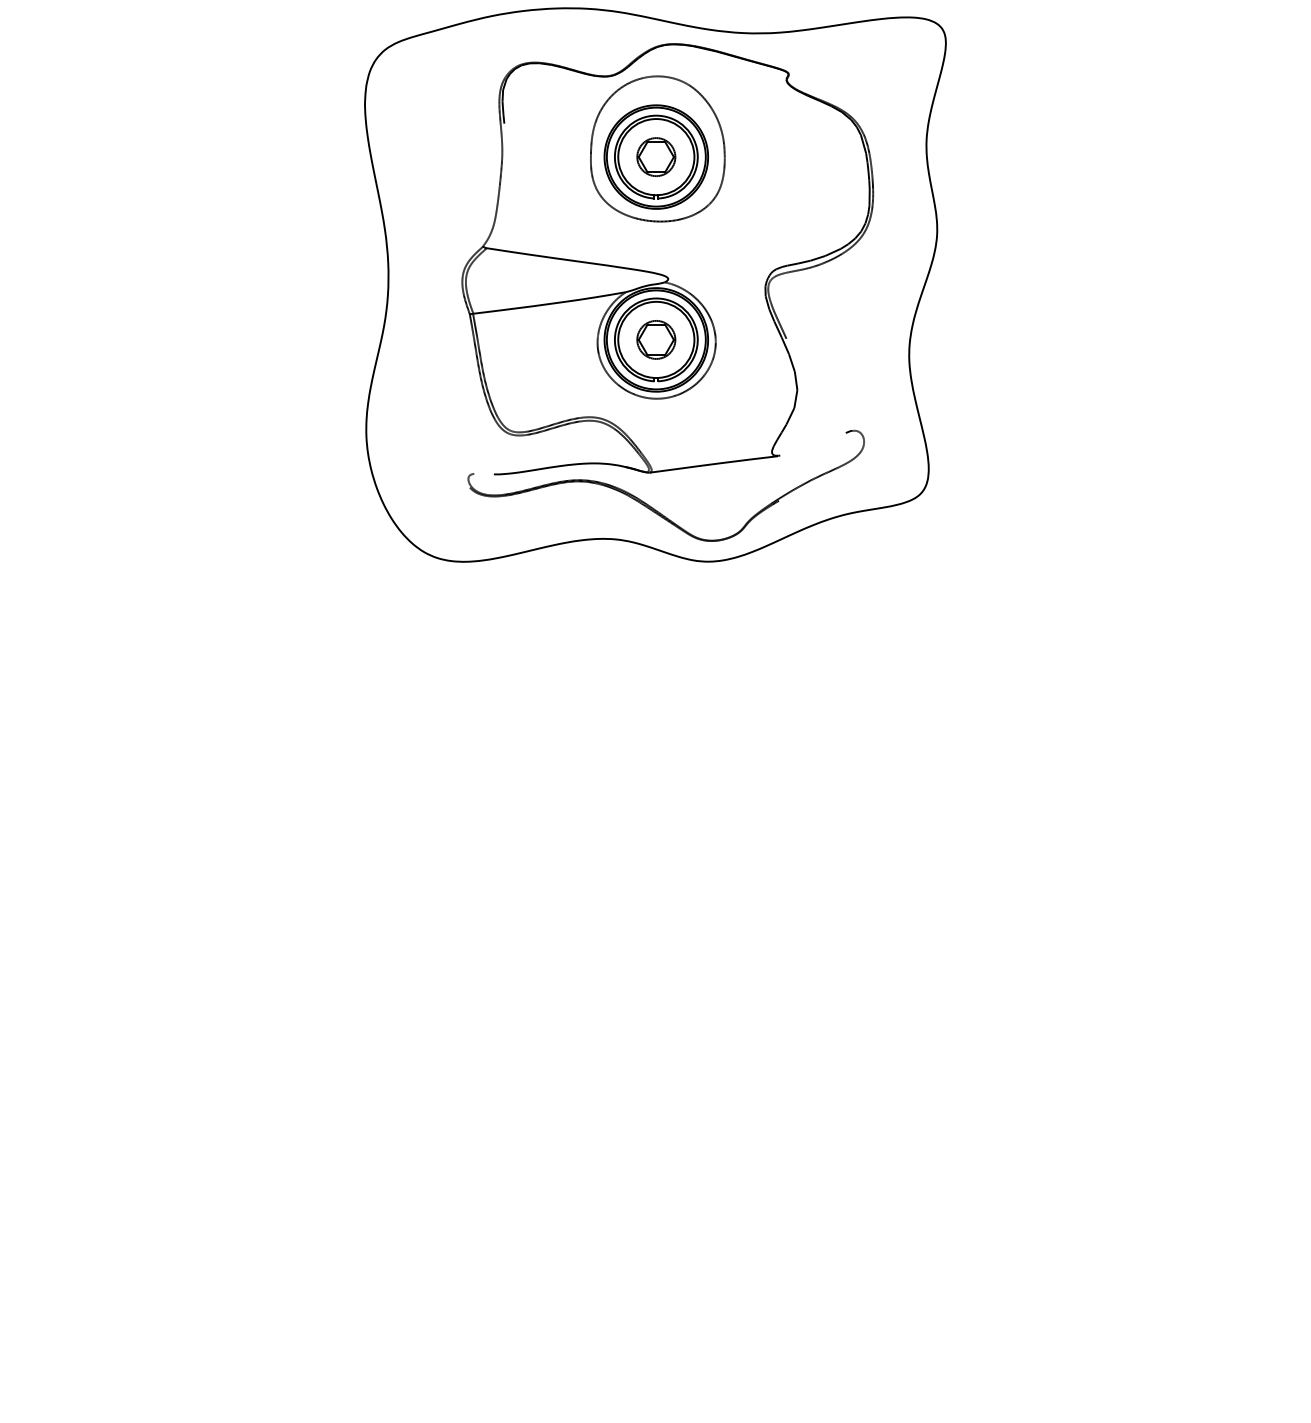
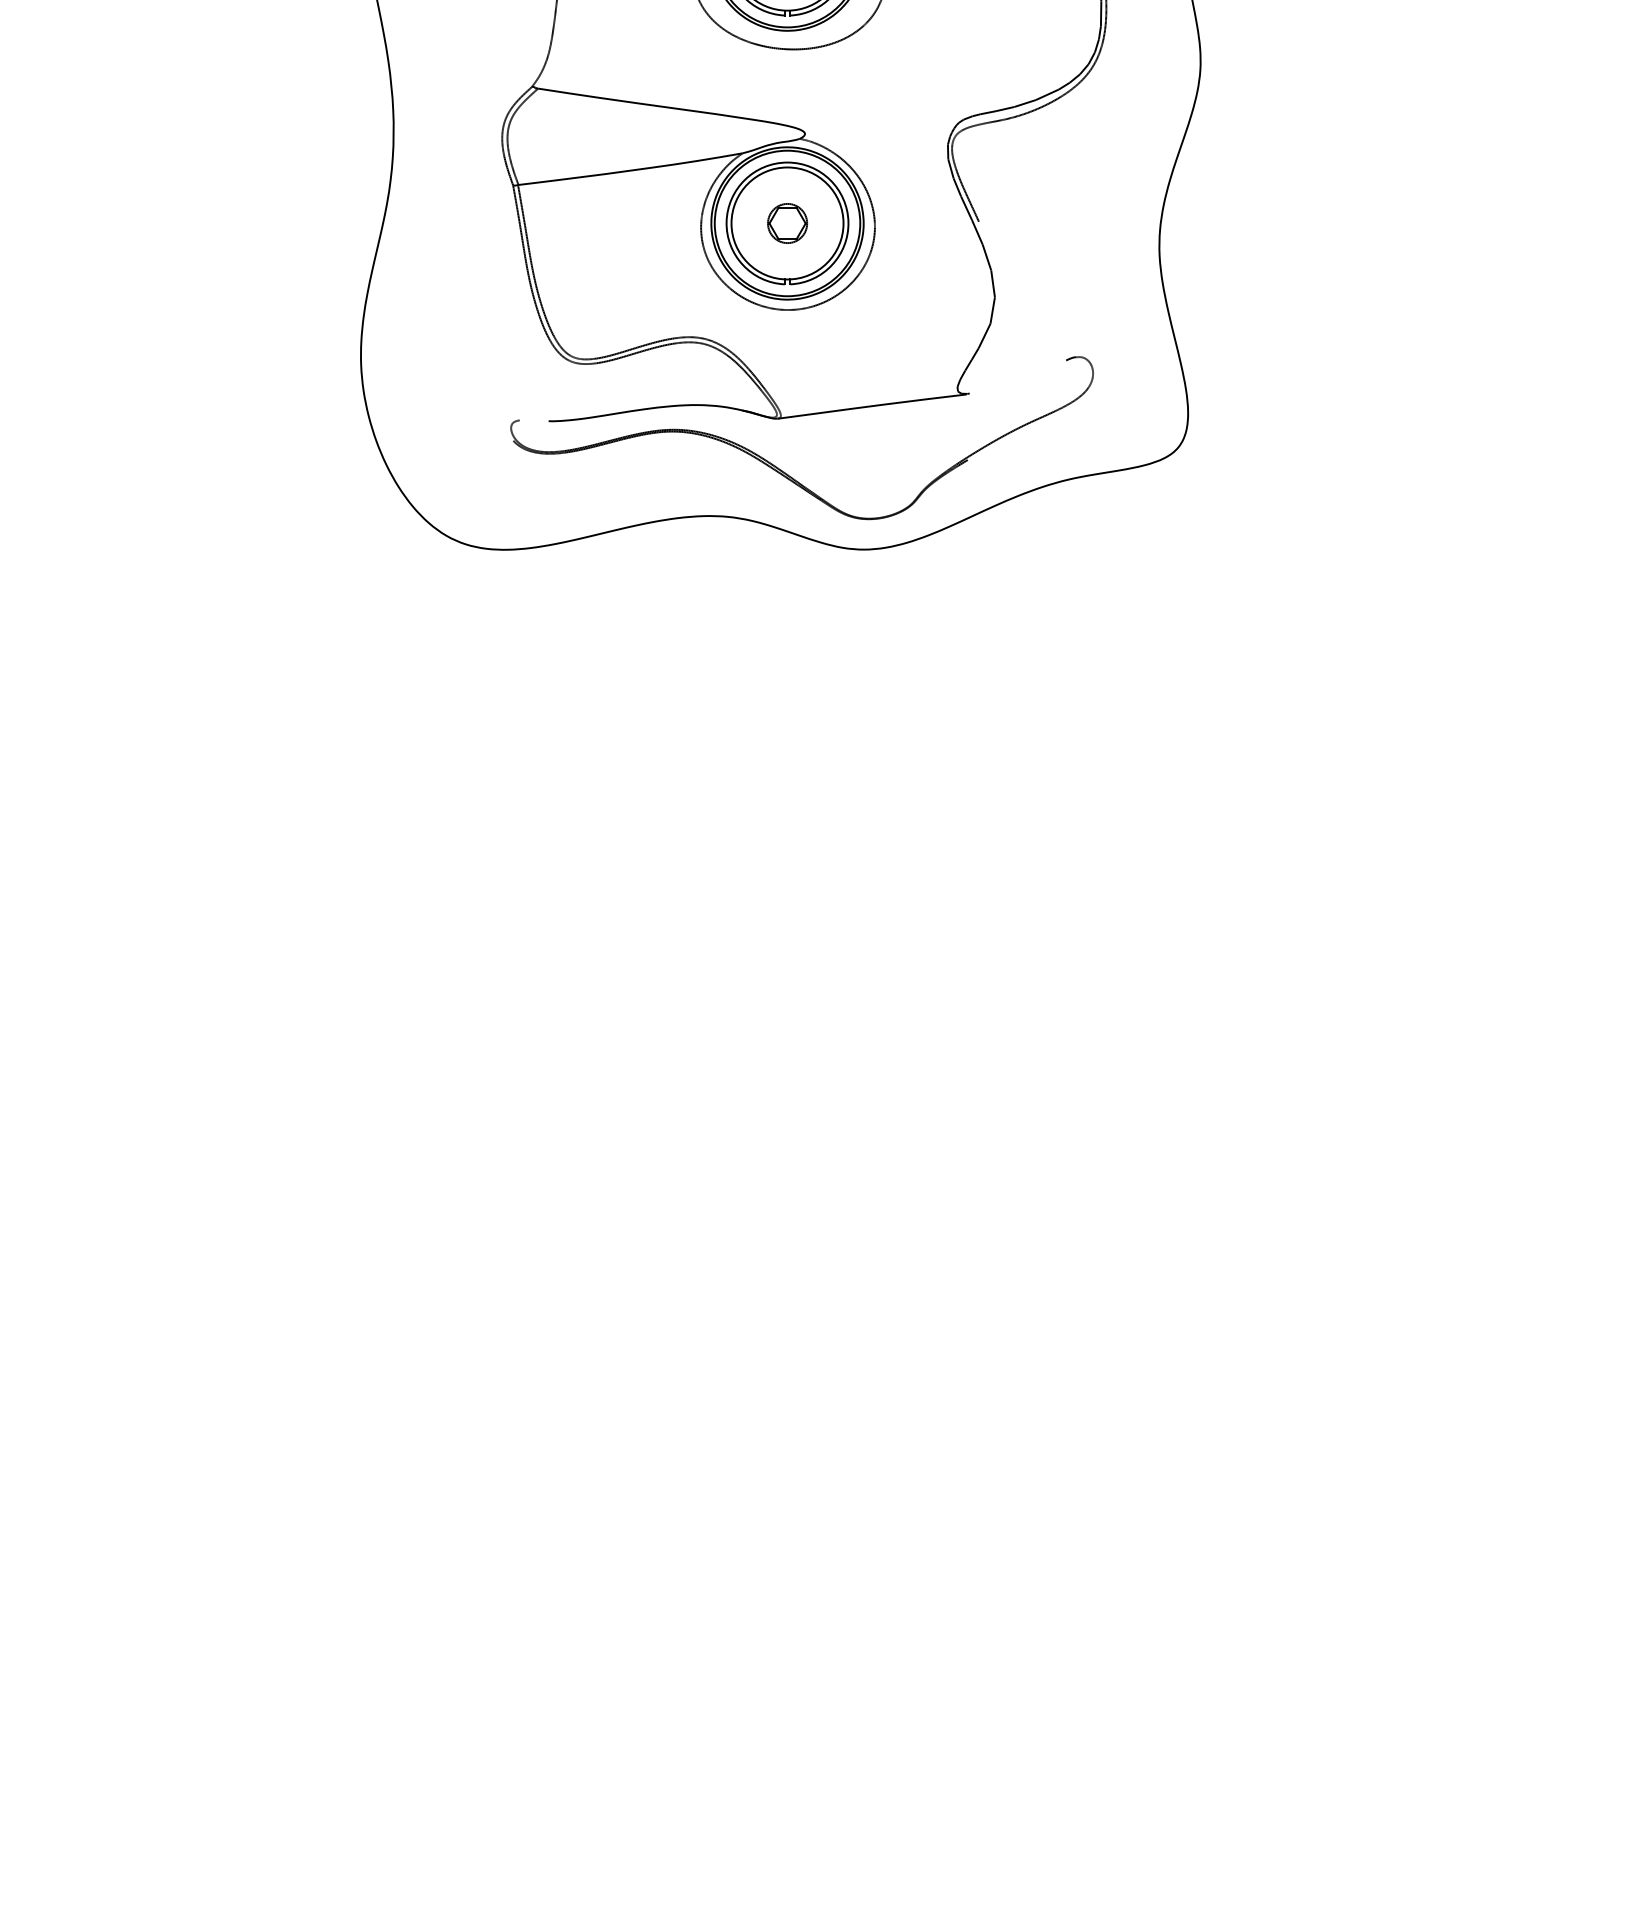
part: (656, 339) -> (787, 222), size x0.7

